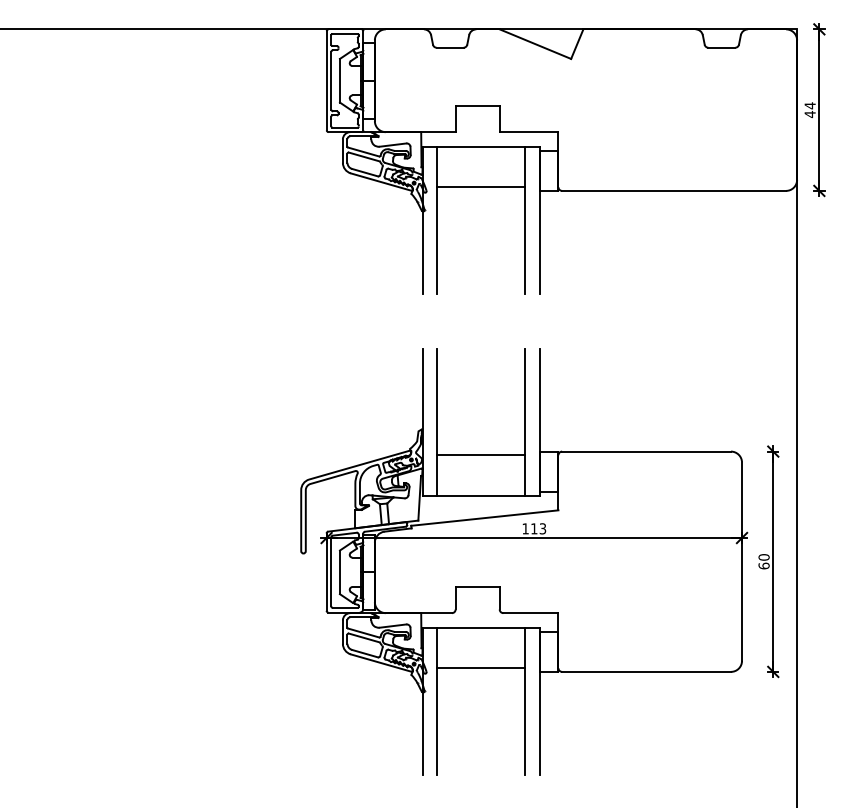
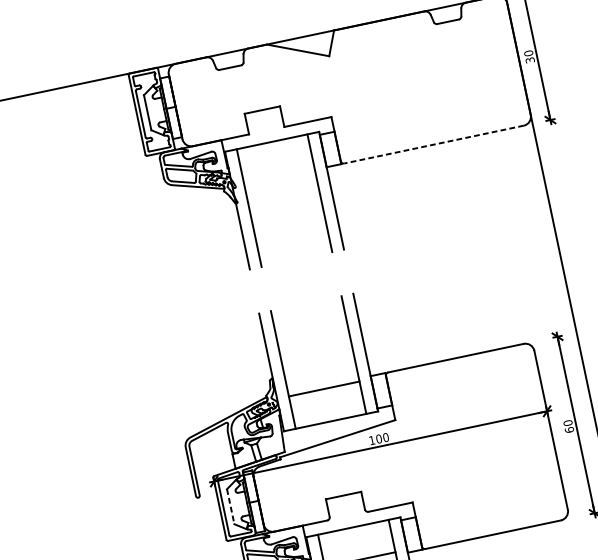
text: (809, 110) -> (528, 57), 44 -> 30
line: (481, 187) -> (279, 174), removed
line: (674, 190) -> (434, 144), solid -> dashed
text: (538, 528) -> (382, 438), 113 -> 100
line: (339, 572) -> (230, 506), solid -> dashed

